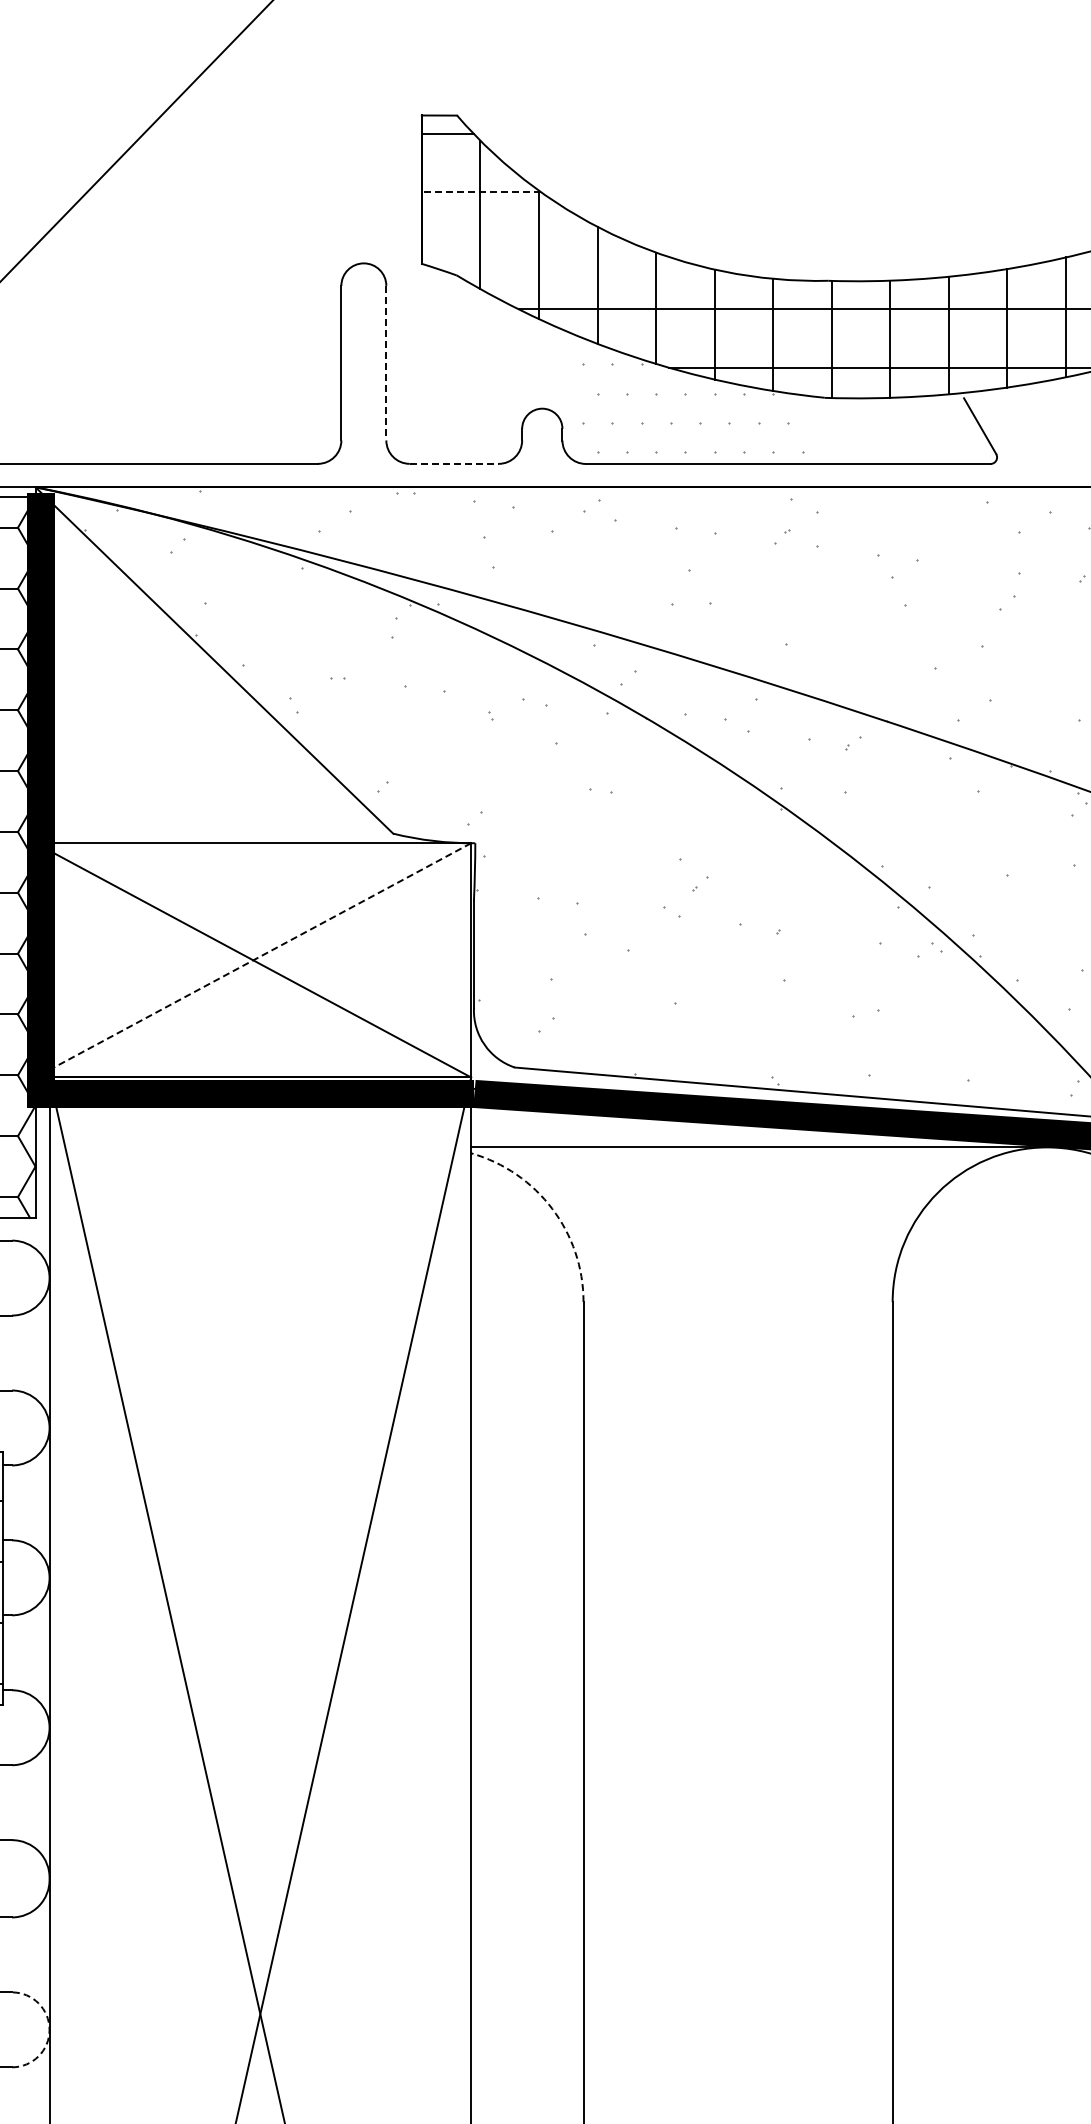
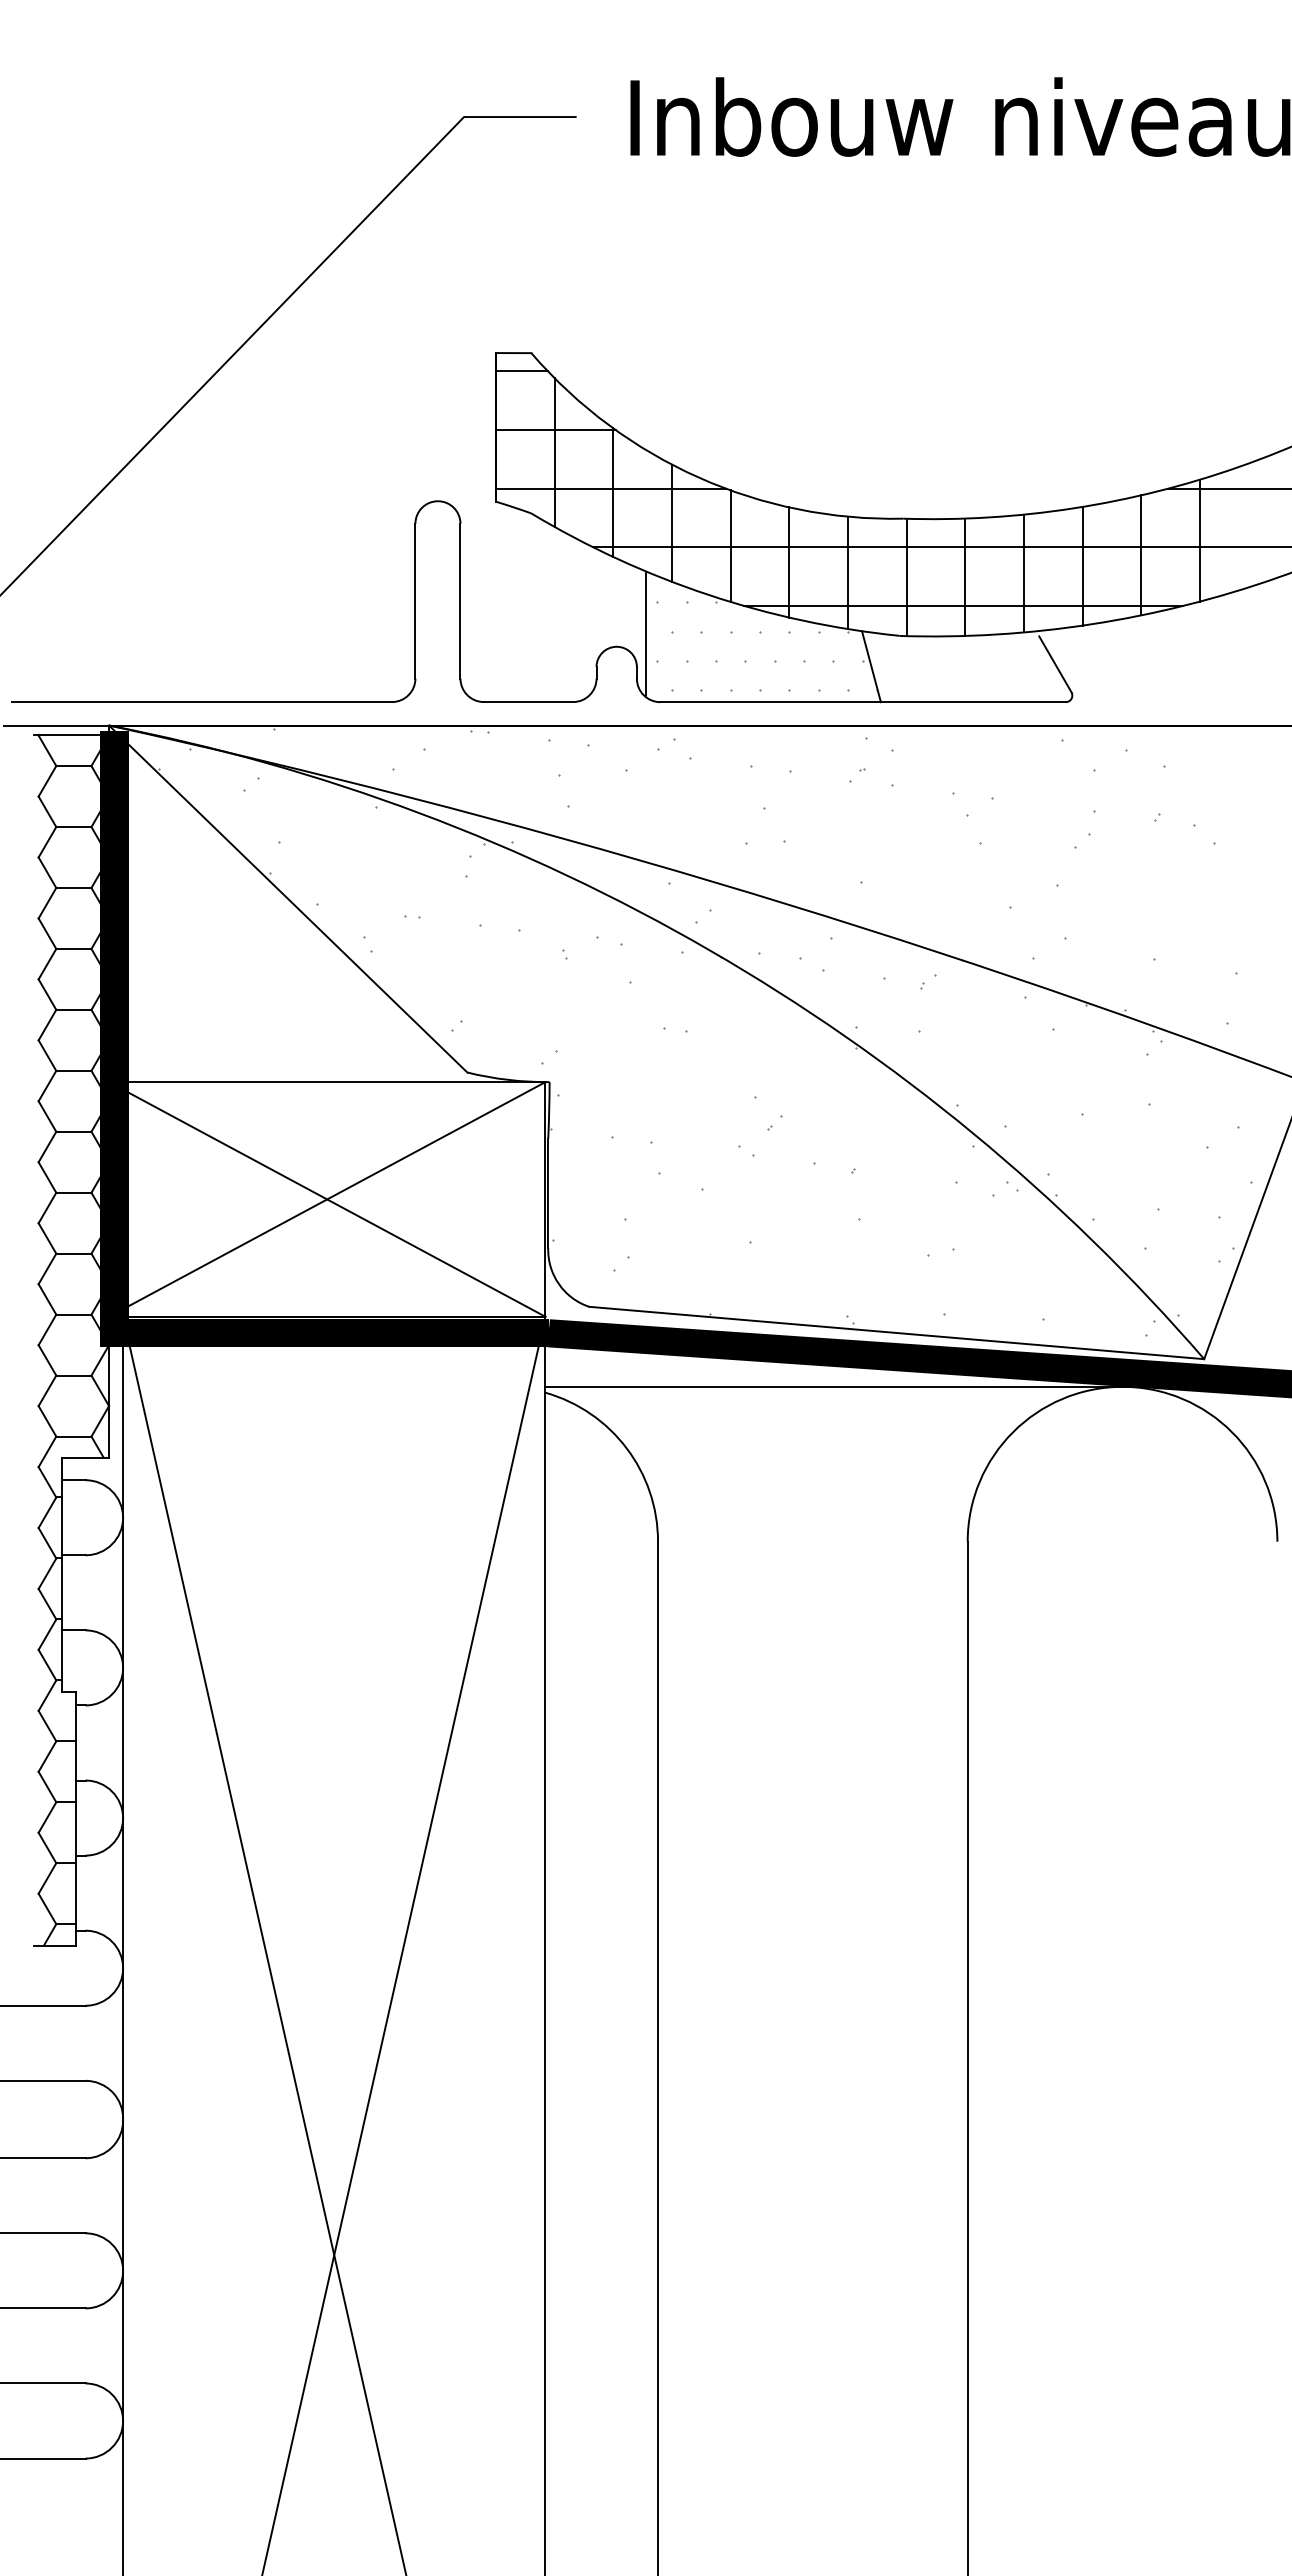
line: (481, 191) -> (555, 429), dashed -> solid
line: (536, 250) -> (610, 488), added
line: (386, 363) -> (460, 601), dashed -> solid
line: (572, 396) -> (646, 634), added
line: (796, 428) -> (871, 666), added
line: (454, 464) -> (528, 702), dashed -> solid
line: (253, 960) -> (327, 1199), dashed -> solid
arc: (552, 1208) -> (626, 1448), dashed -> solid
arc: (49, 2029) -> (123, 2270), dashed -> solid

